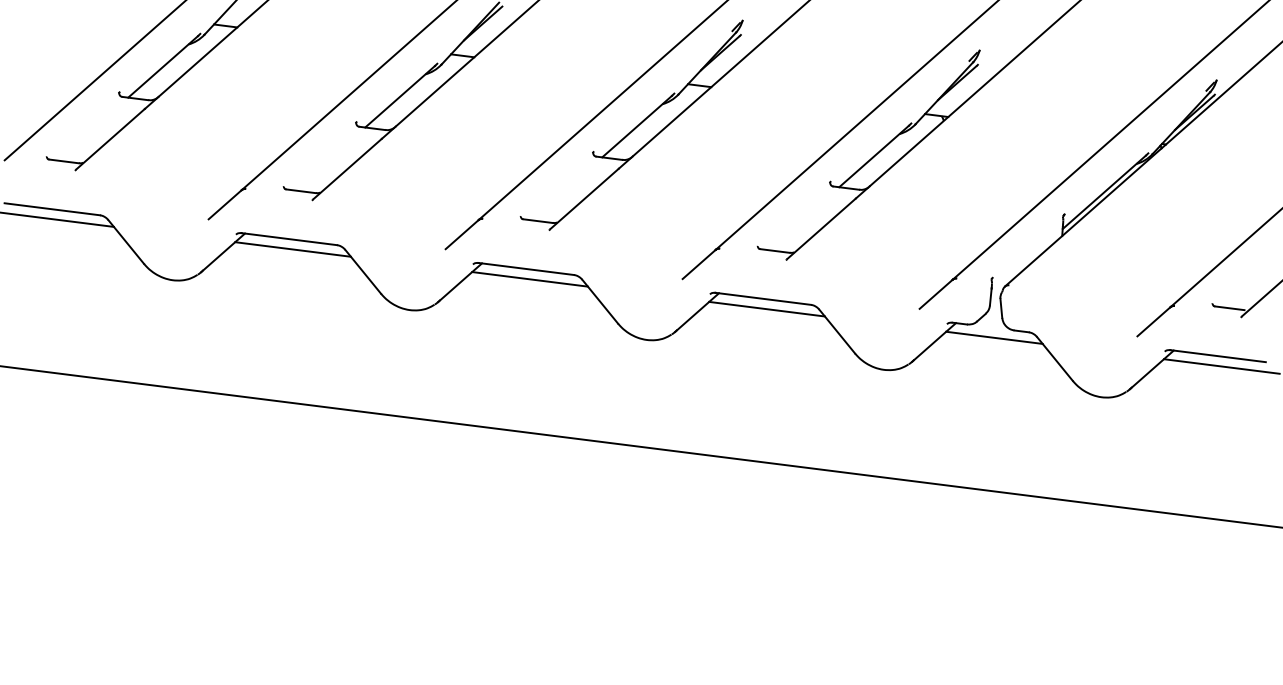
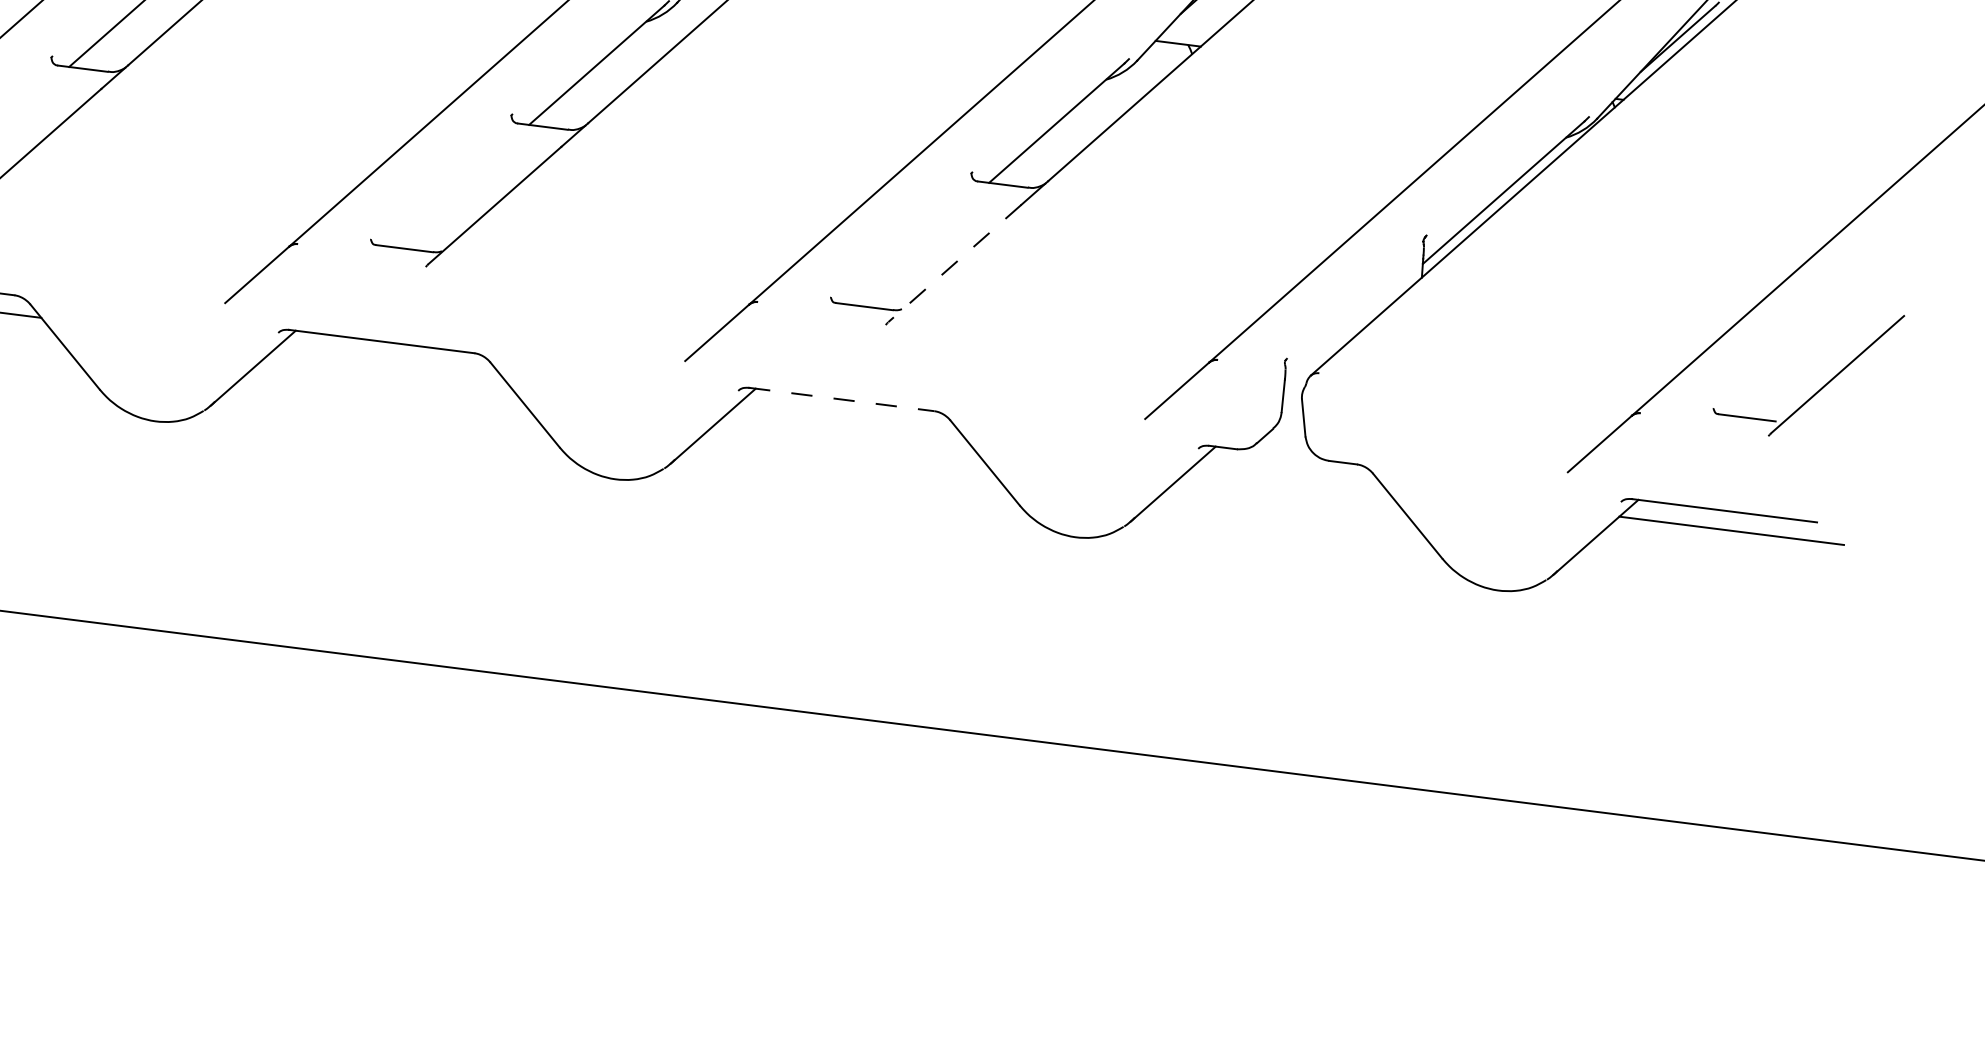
line: (821, 228) -> (954, 262), solid -> dashed
line: (529, 279) -> (387, 361), removed
line: (763, 298) -> (842, 398), solid -> dashed
line: (766, 308) -> (847, 418), removed
line: (994, 337) -> (1290, 474), removed

